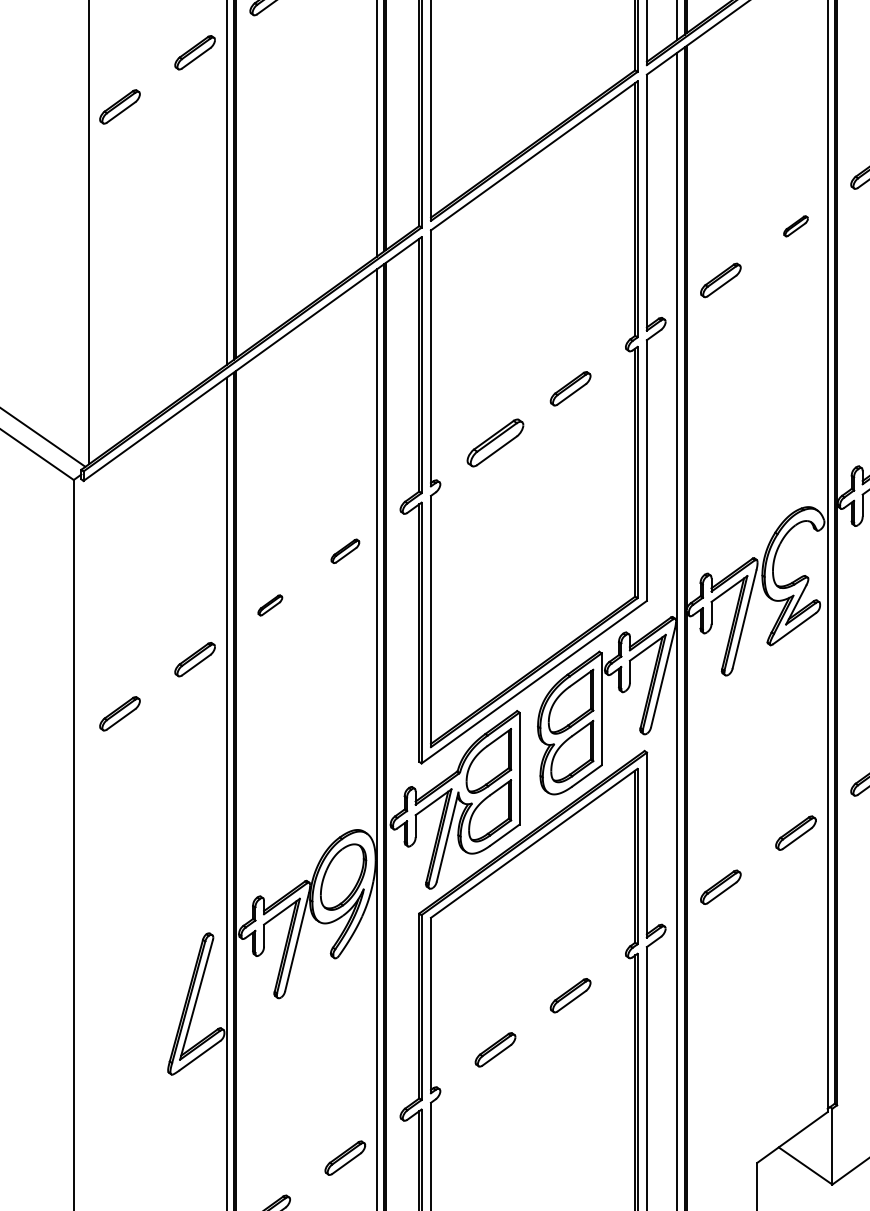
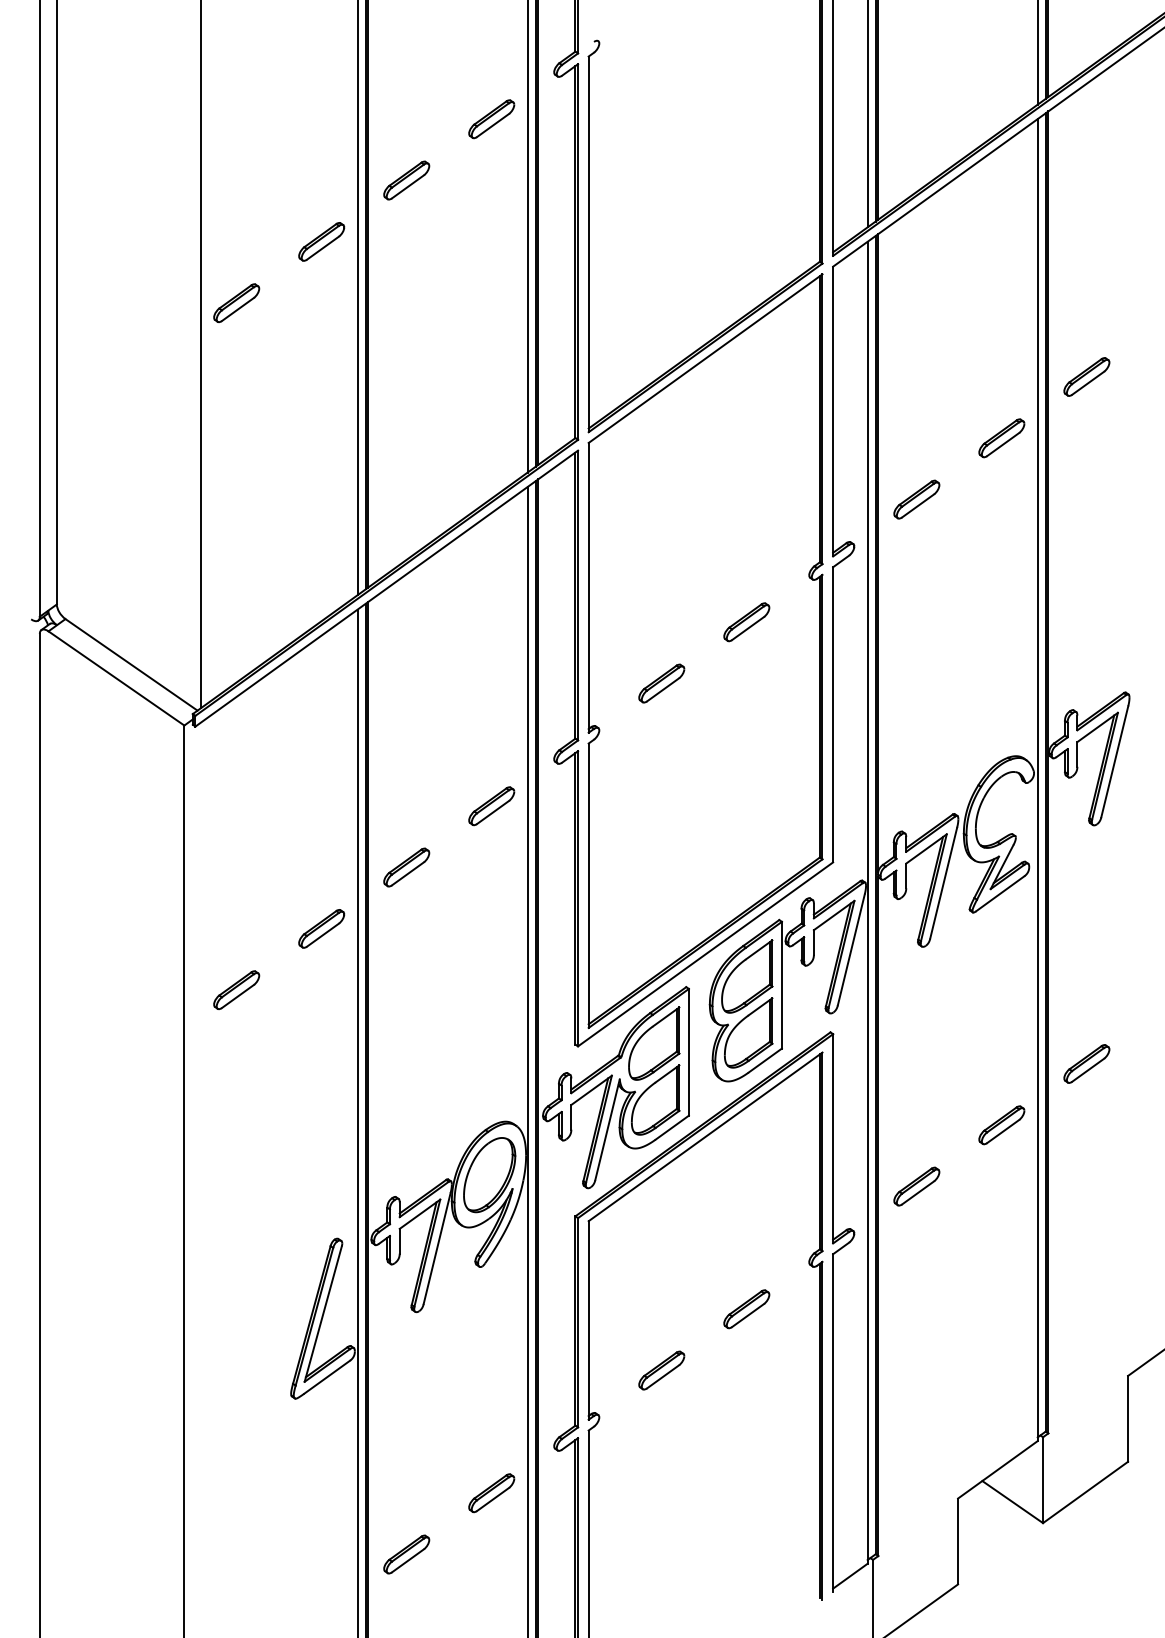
part: (795, 226) -> (1001, 438), size x1.67
part: (495, 442) -> (661, 683), size x0.71
part: (345, 551) -> (491, 806), size x1.43
part: (270, 605) -> (406, 867), size x1.67

